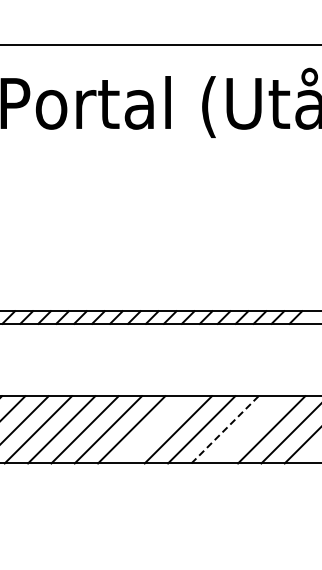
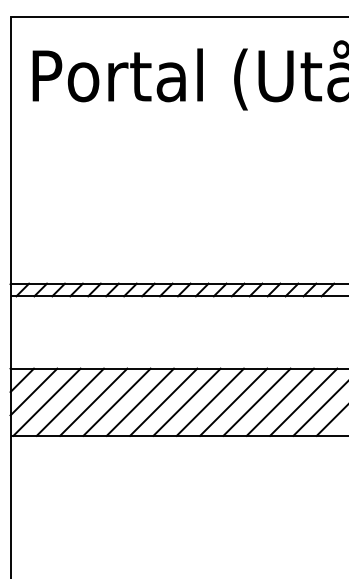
line: (154, 429) -> (186, 401), added
line: (247, 429) -> (279, 401), added
line: (225, 430) -> (257, 402), dashed -> solid

